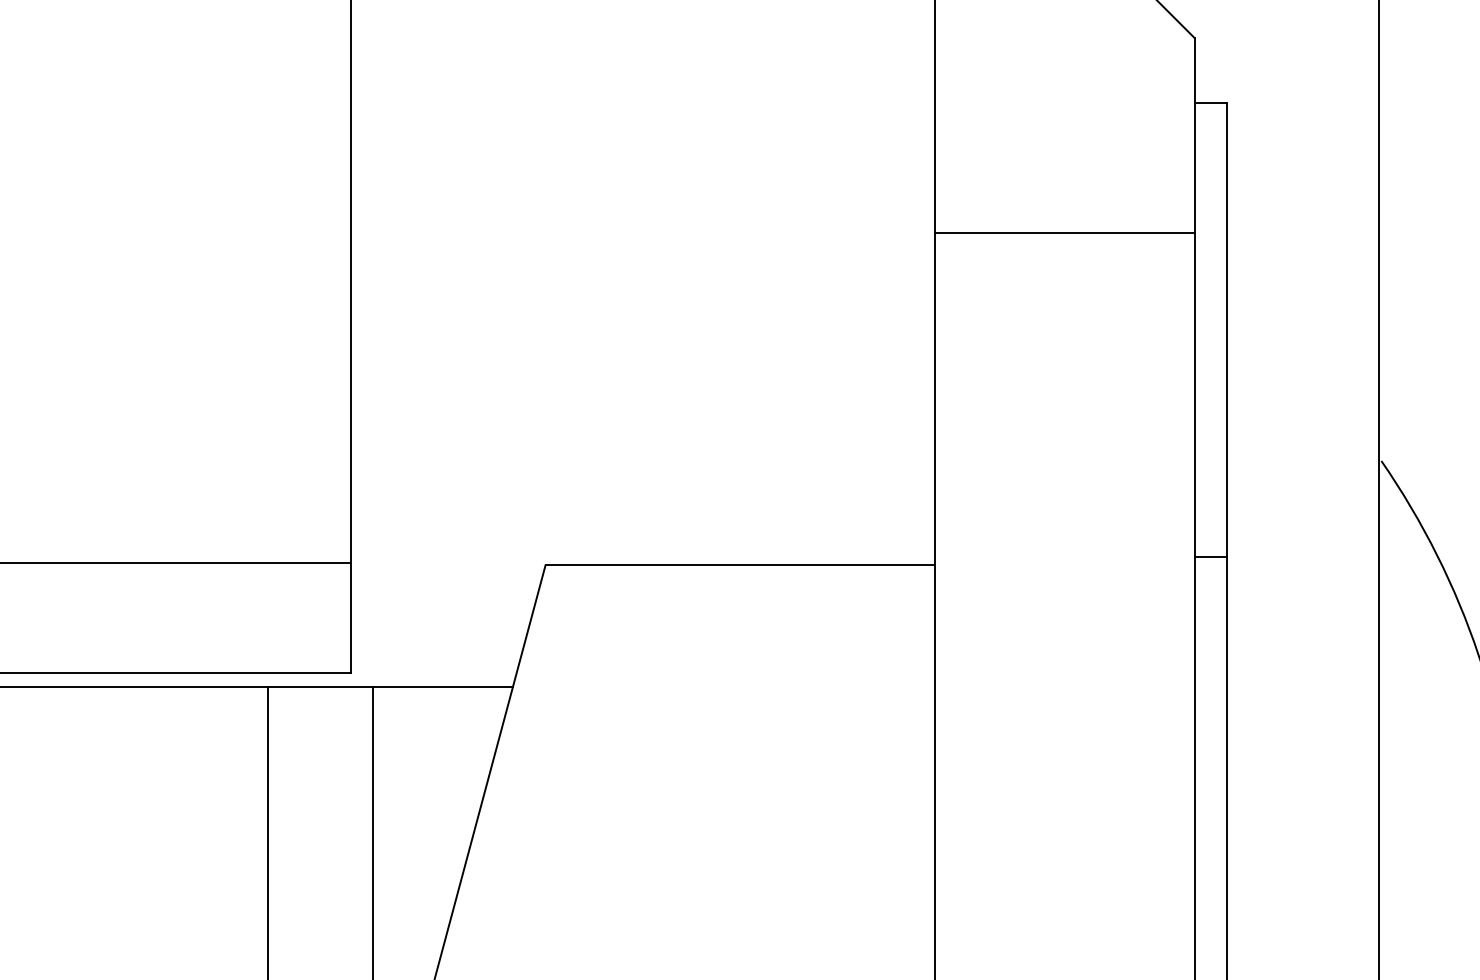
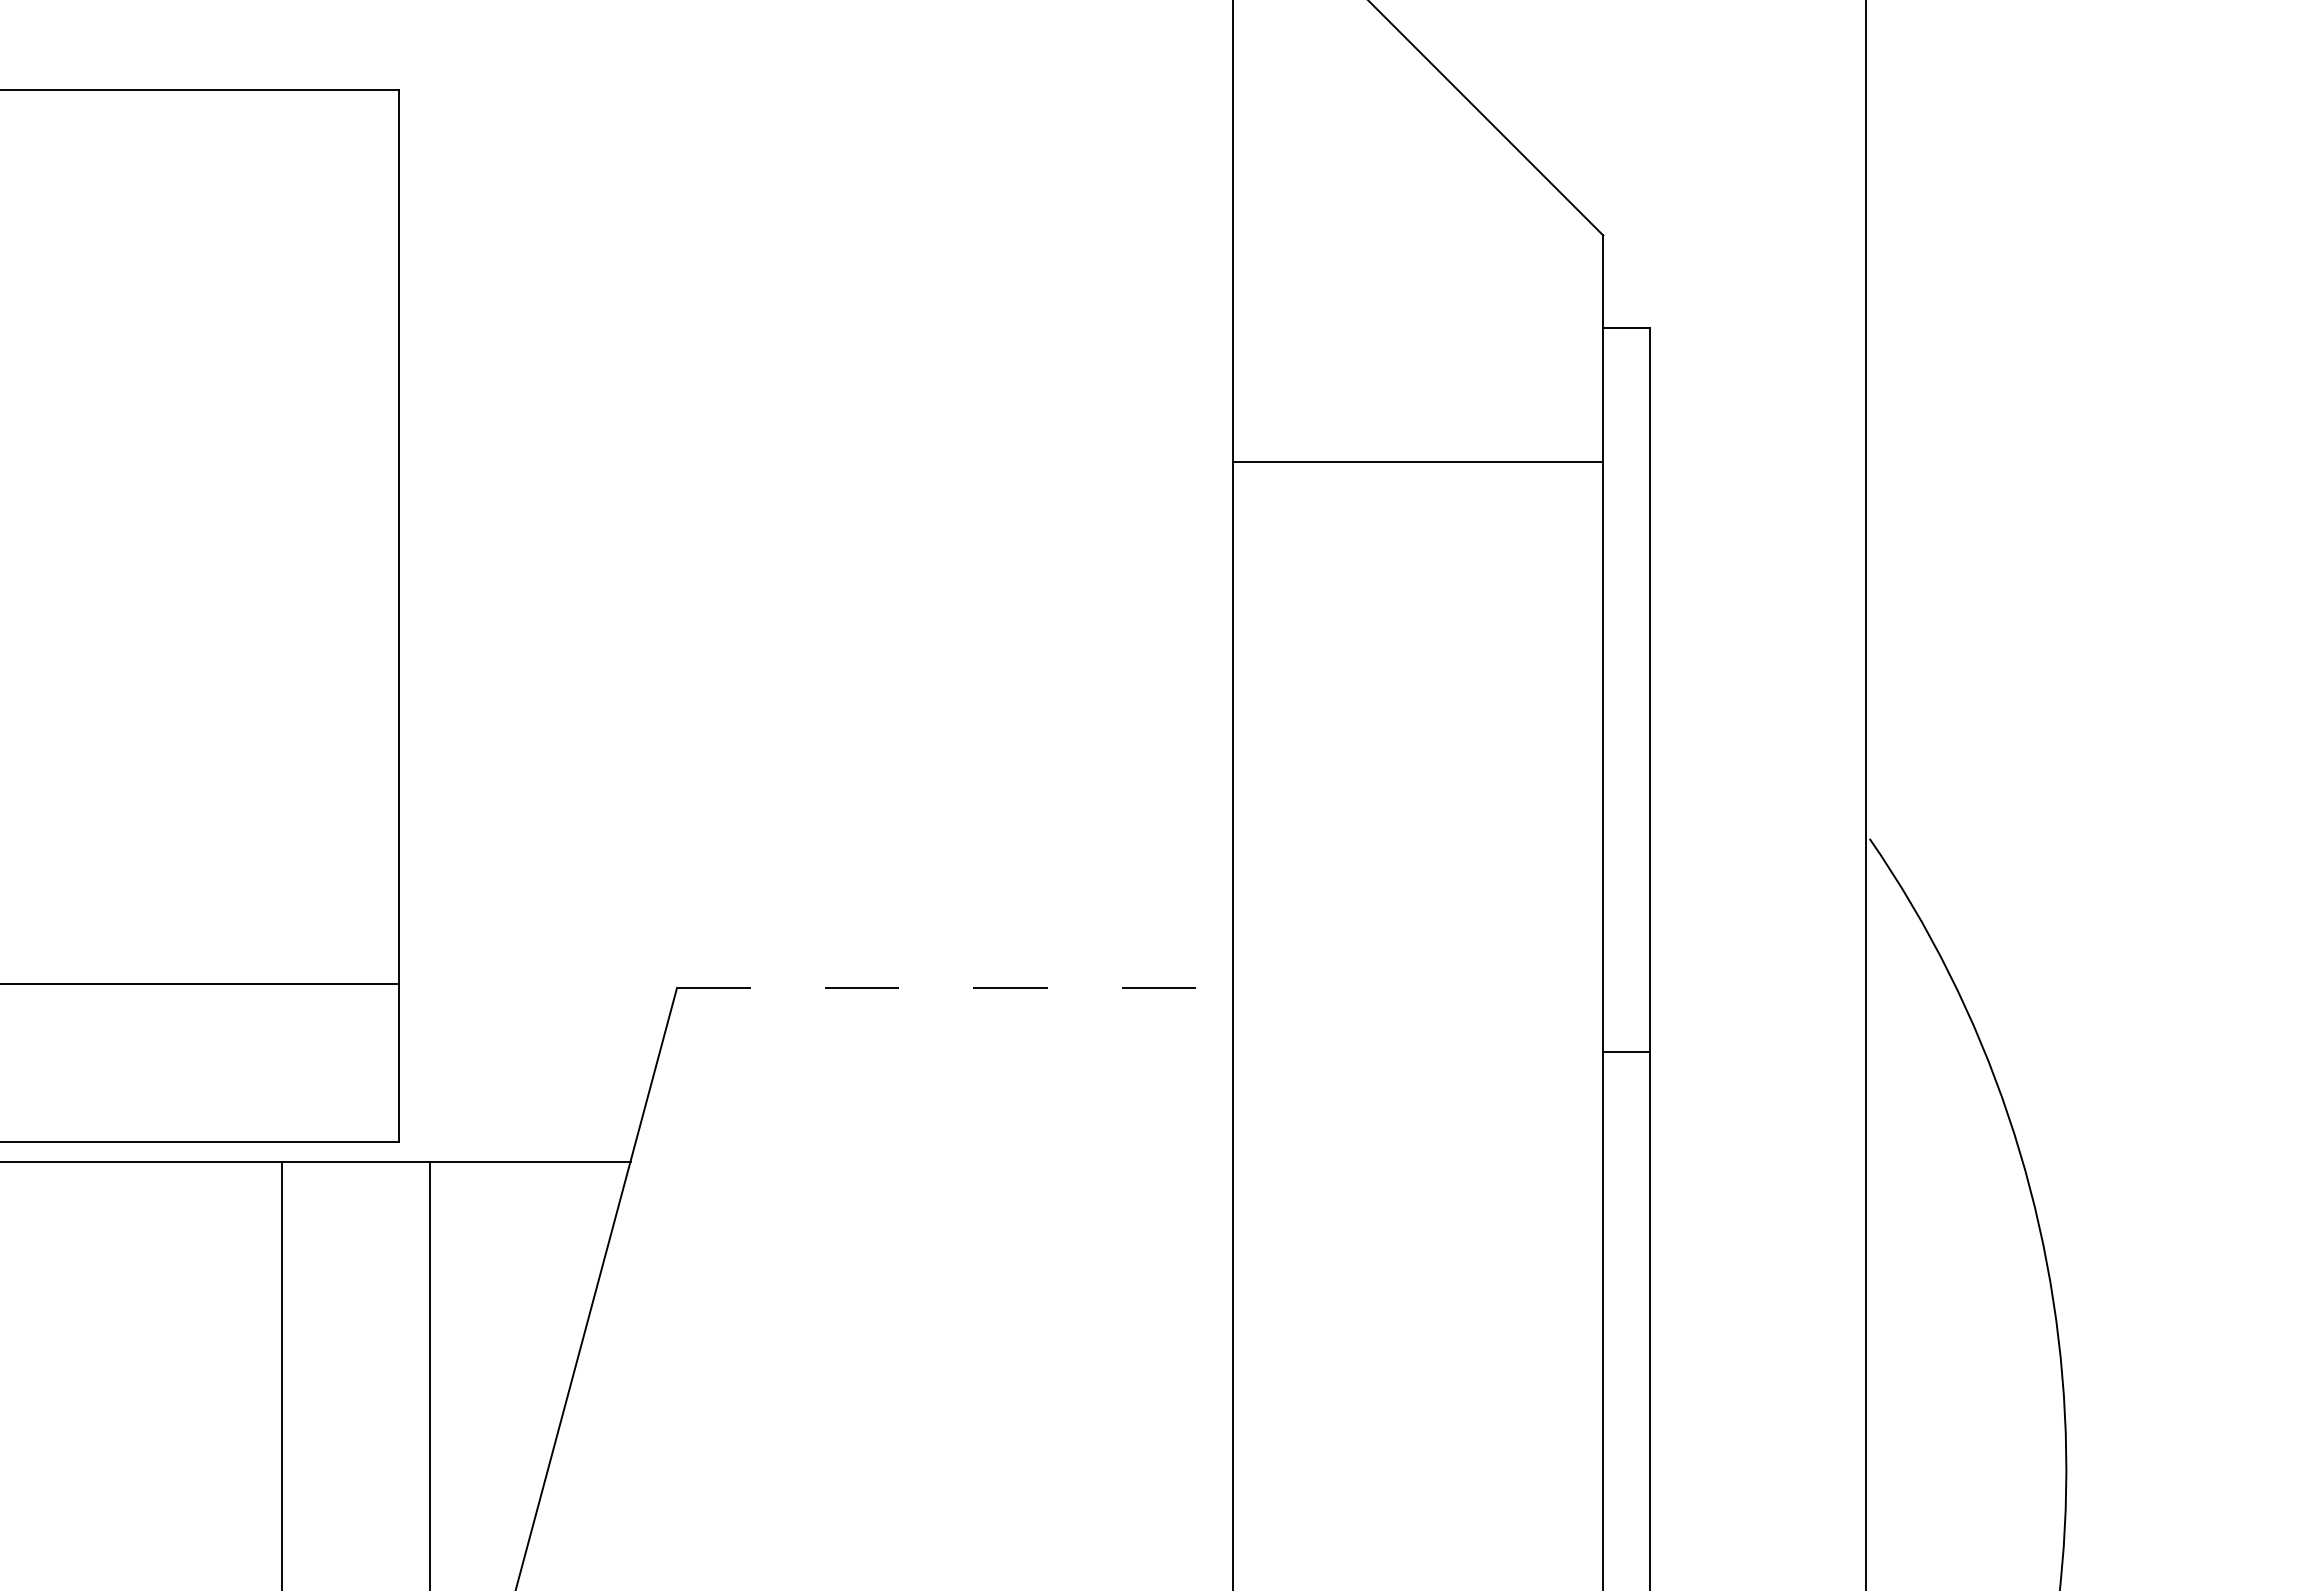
line: (1064, 232) -> (1417, 462), moved
line: (1210, 557) -> (1626, 1052), moved
line: (739, 565) -> (954, 987), solid -> dashed

